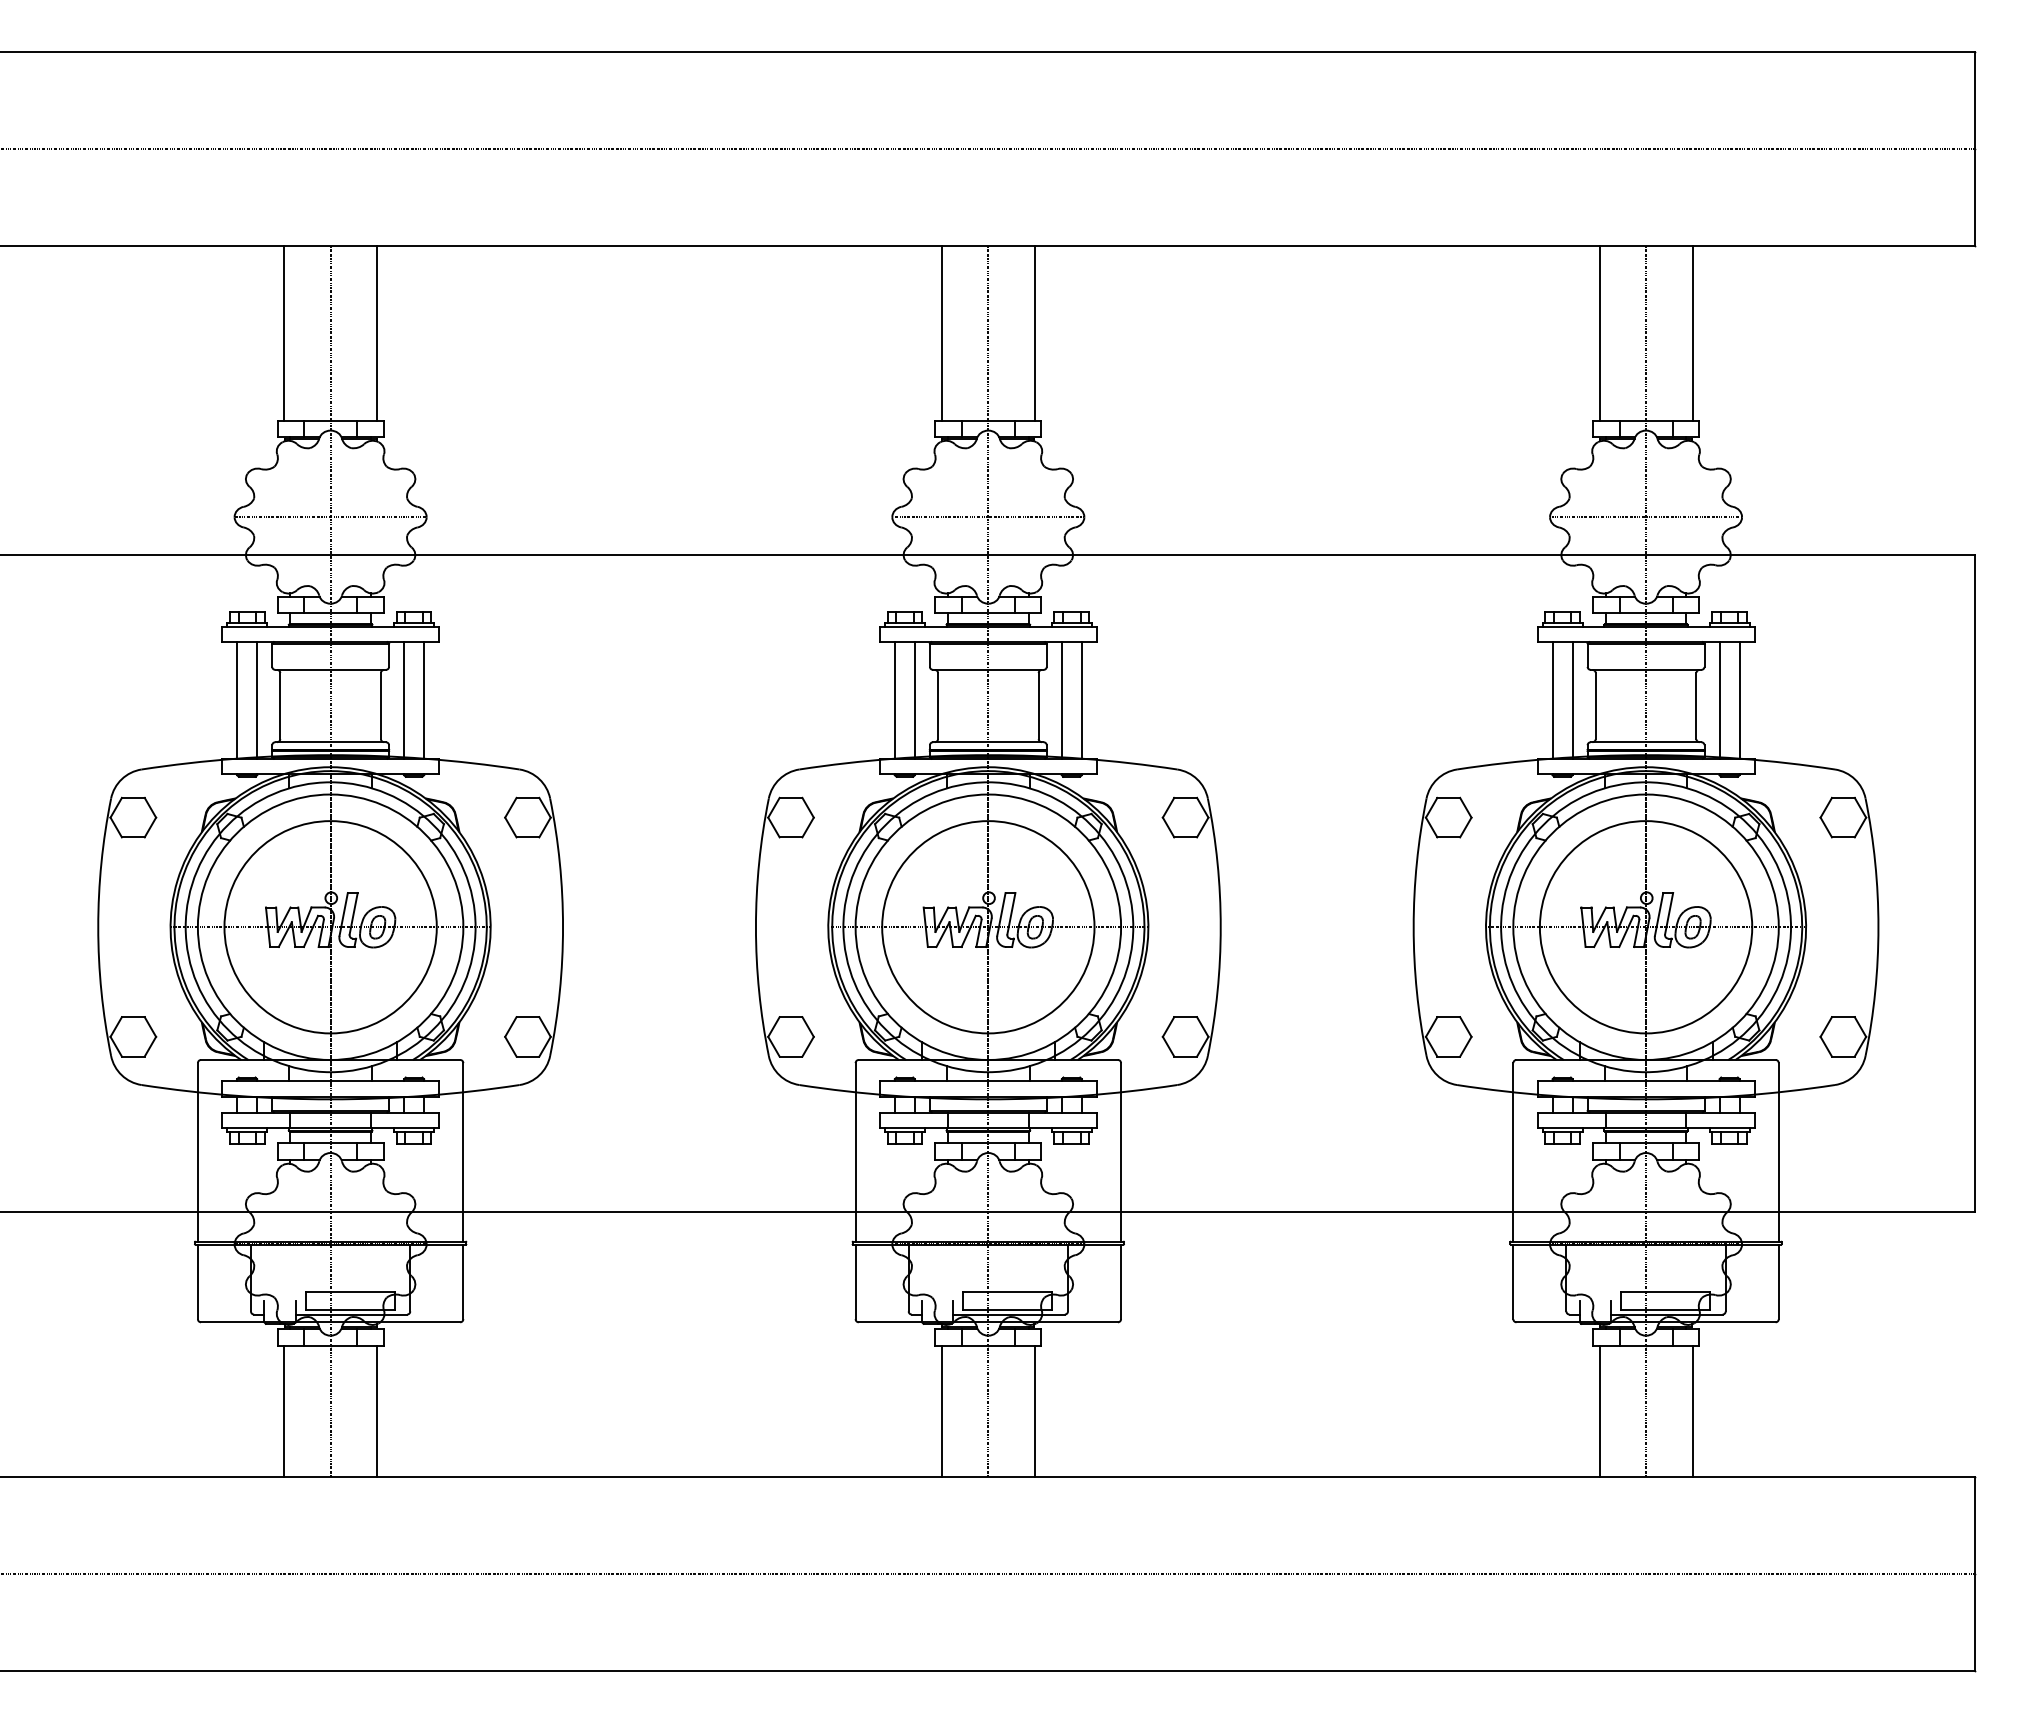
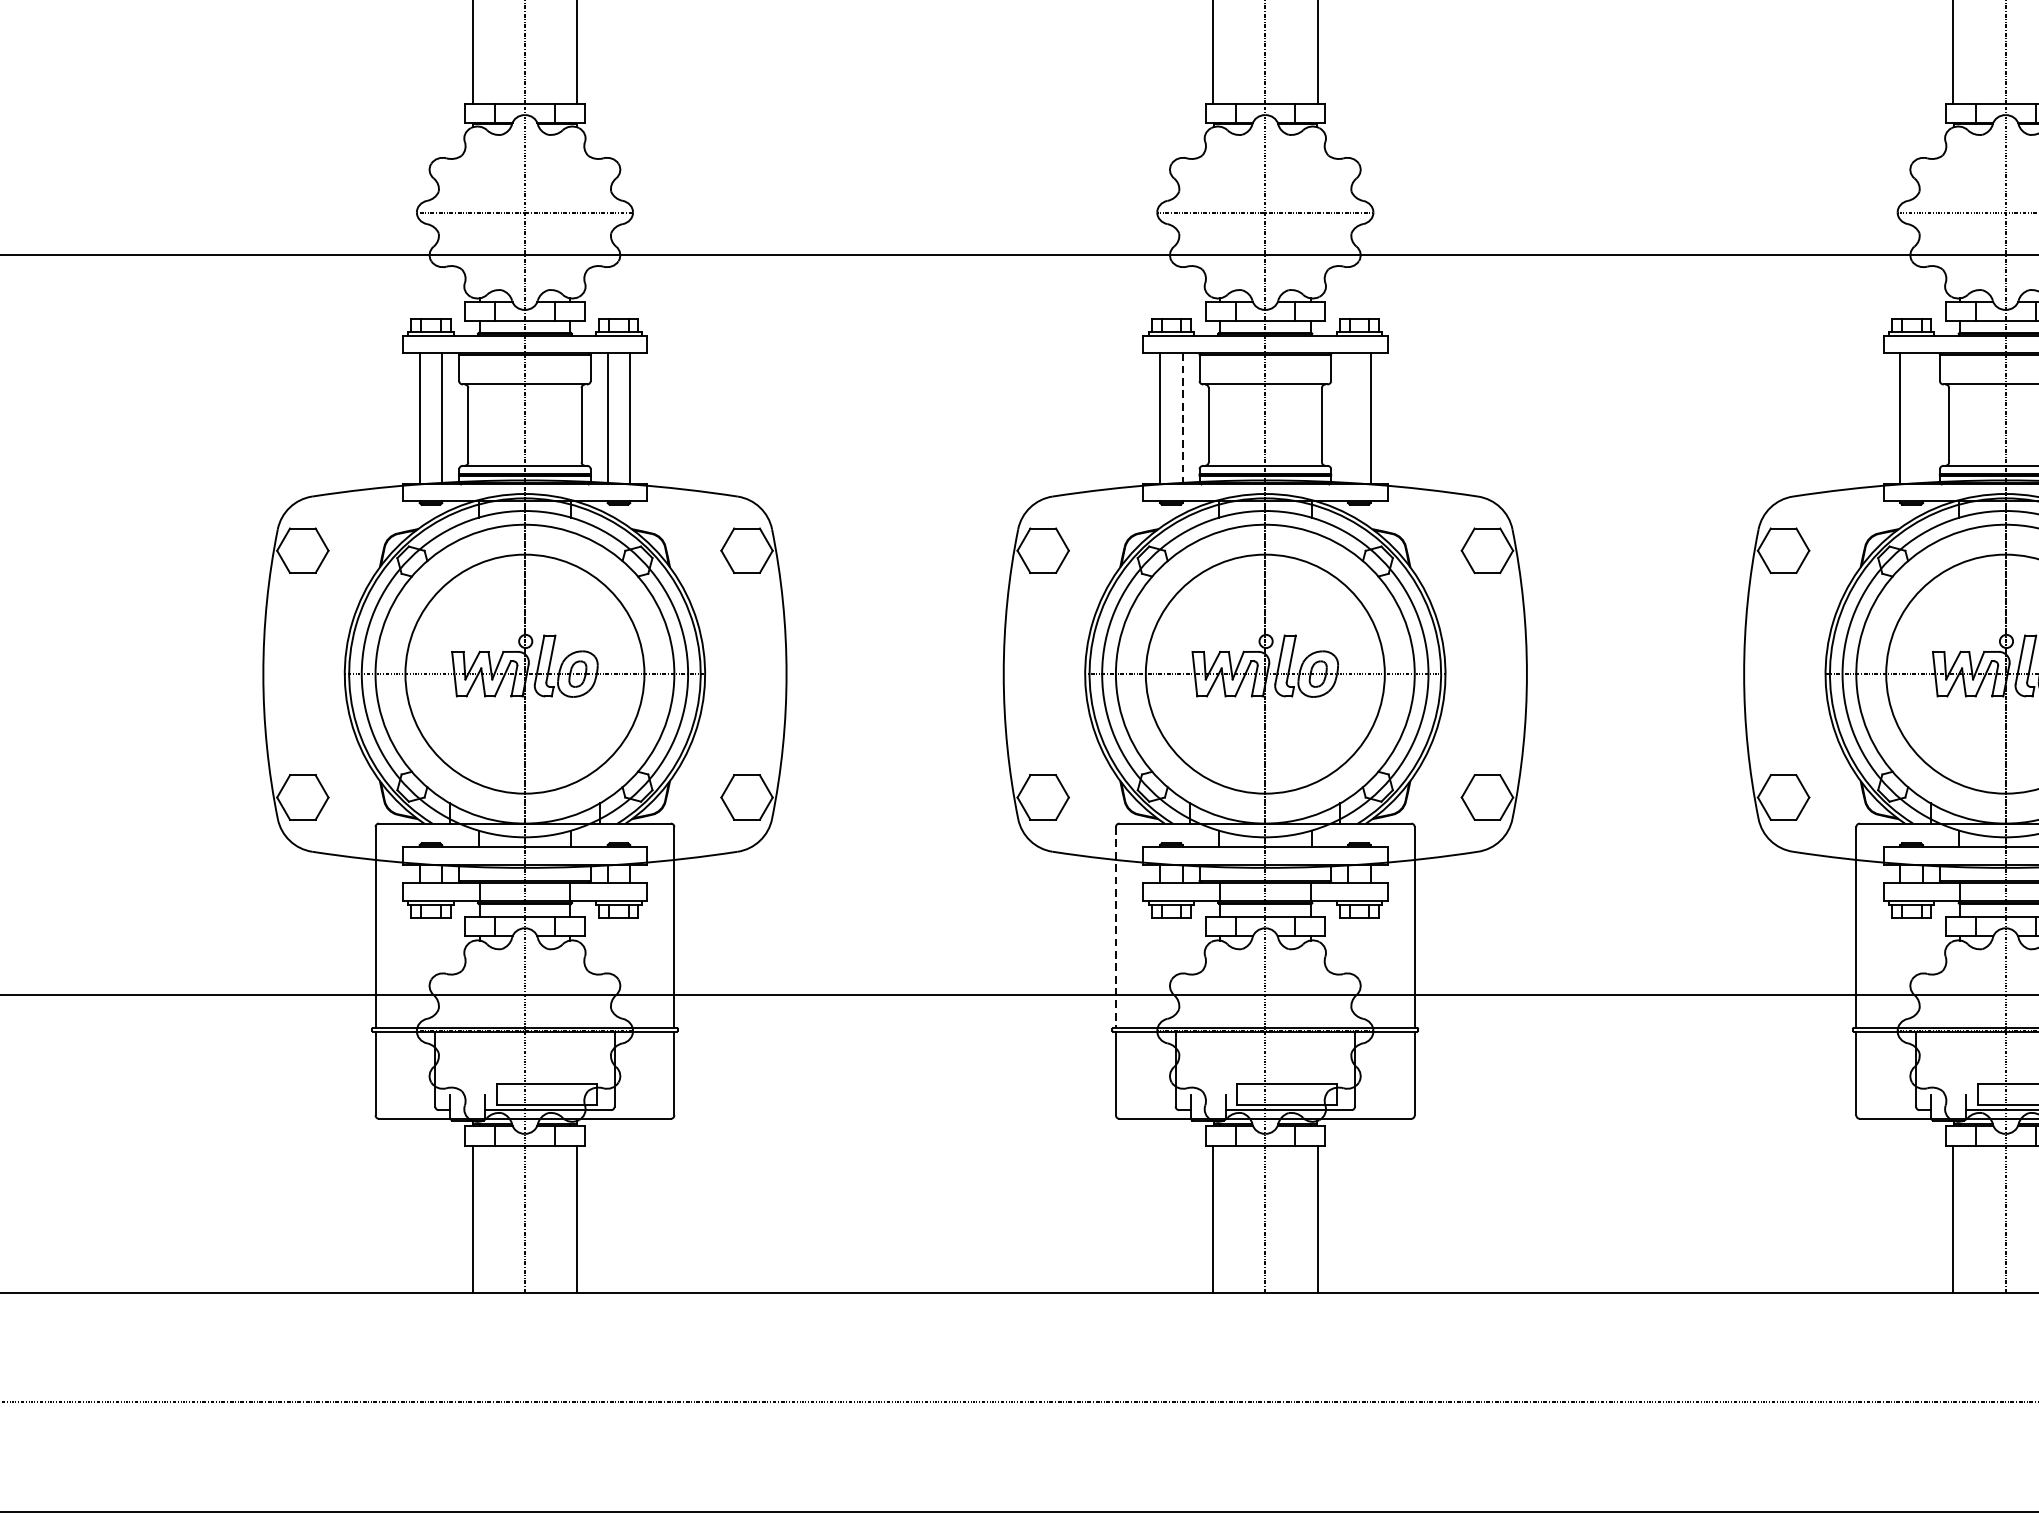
line: (914, 700) -> (1182, 418), solid -> dashed
line: (1061, 700) -> (1347, 418), removed
line: (1572, 700) -> (1922, 418), removed
line: (855, 1152) -> (1115, 927), solid -> dashed

